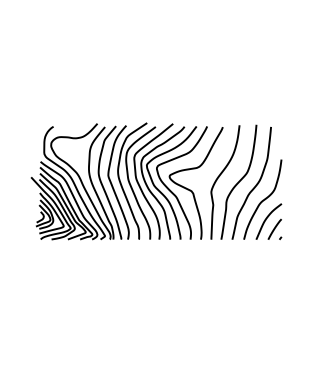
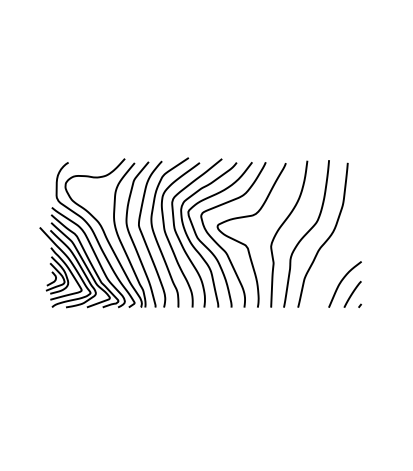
curve: (263, 199) -> (338, 256), removed

